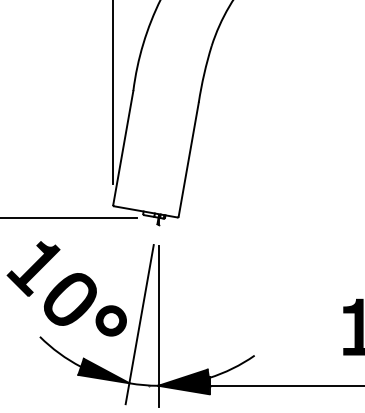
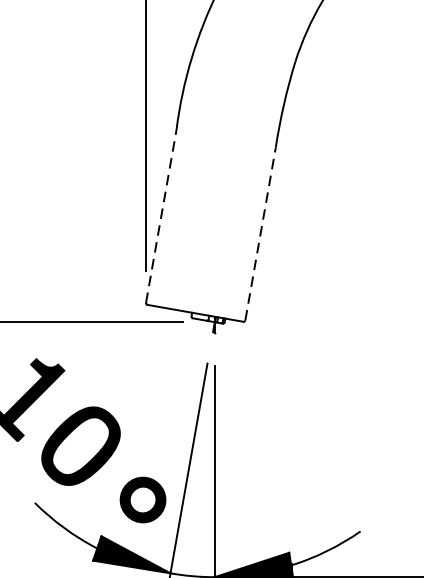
line: (123, 148) -> (161, 217), solid -> dashed
line: (188, 159) -> (260, 233), solid -> dashed
part: (110, 320) -> (141, 499), moved

